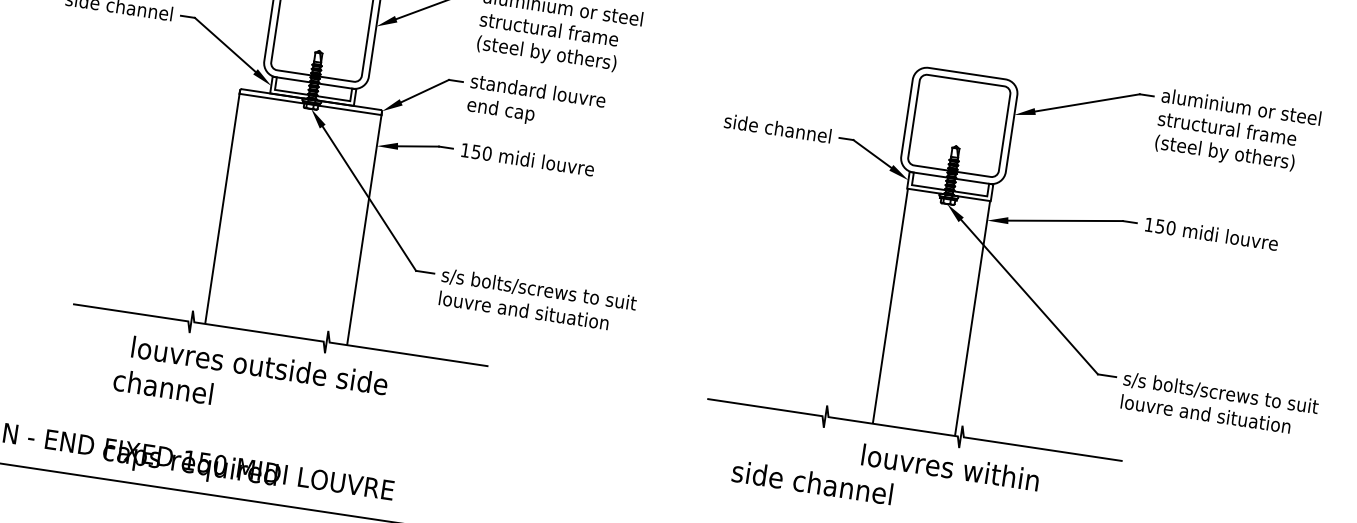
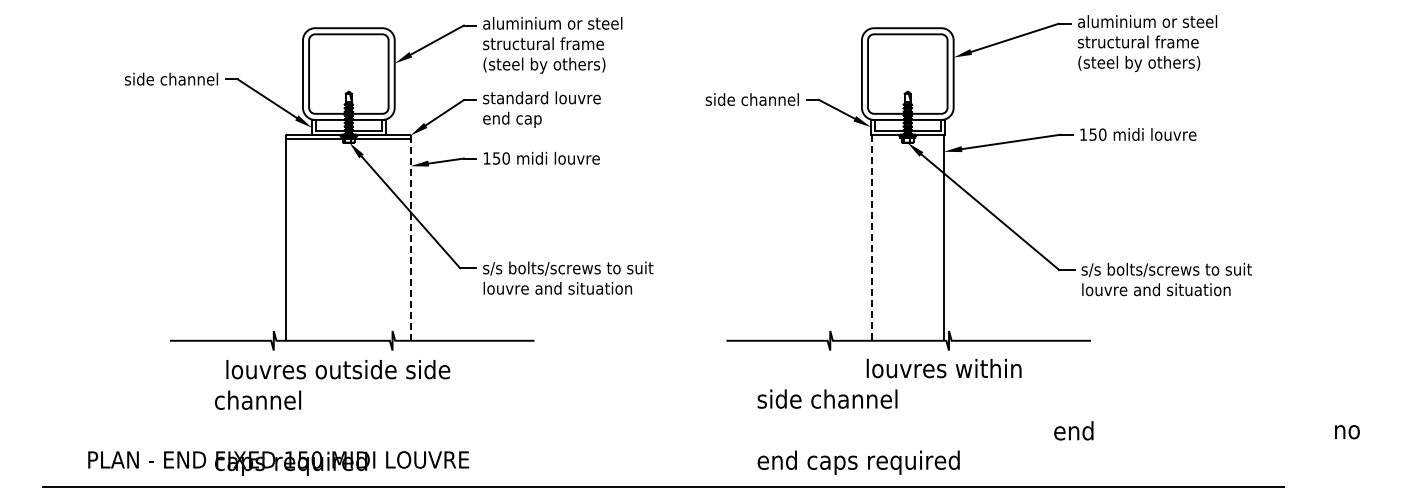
line: (364, 228) -> (410, 238), solid -> dashed
line: (889, 307) -> (871, 238), solid -> dashed

